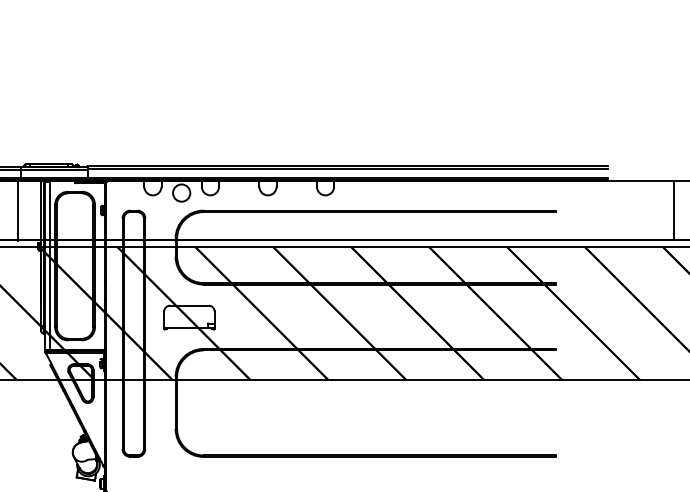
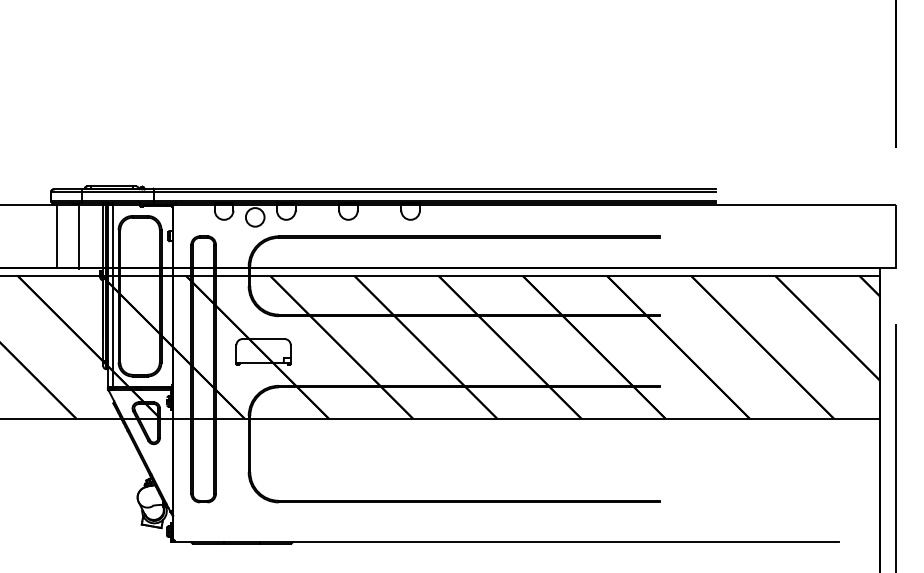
line: (673, 210) -> (786, 236), removed

